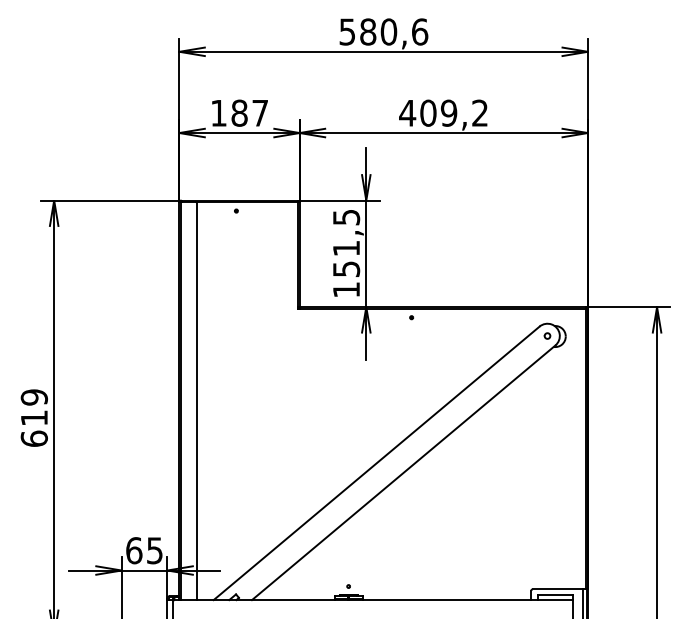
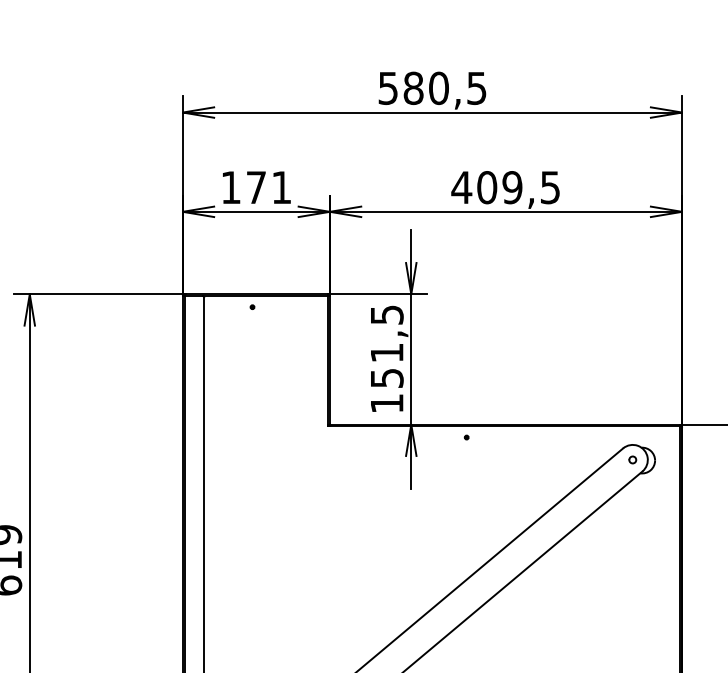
text: (420, 31) -> (477, 87), 580,6 -> 580,5
text: (249, 112) -> (268, 186), 187 -> 171
text: (479, 112) -> (549, 186), 409,2 -> 409,5

